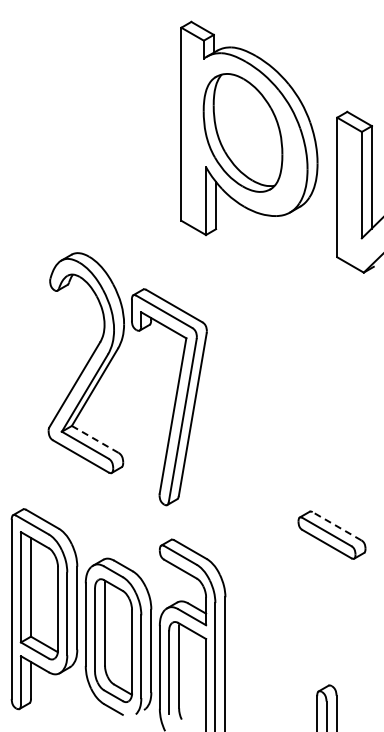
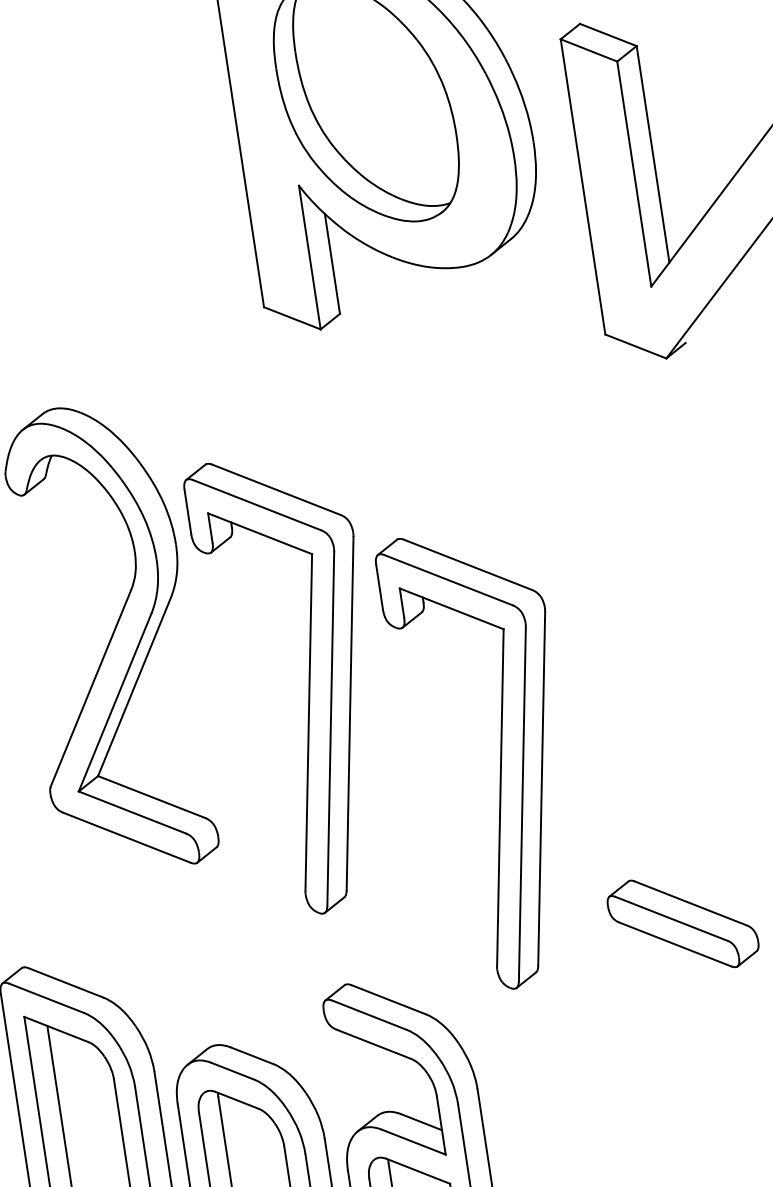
line: (95, 439) -> (152, 797), dashed -> solid
part: (252, 445) -> (486, 759), added
line: (336, 526) -> (689, 904), dashed -> solid

